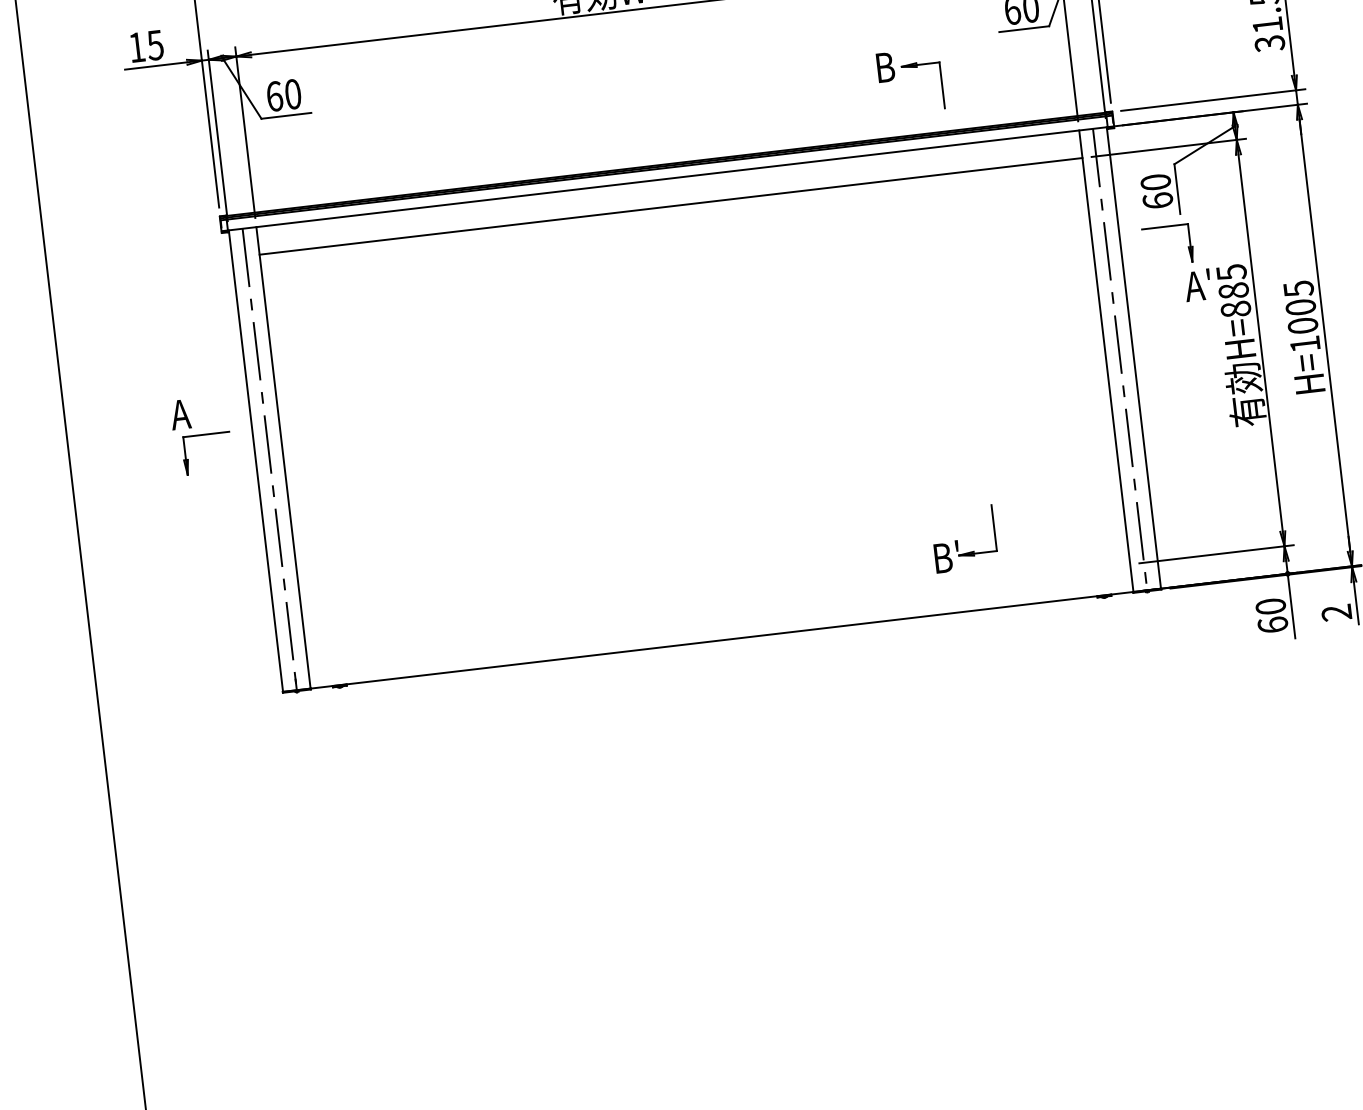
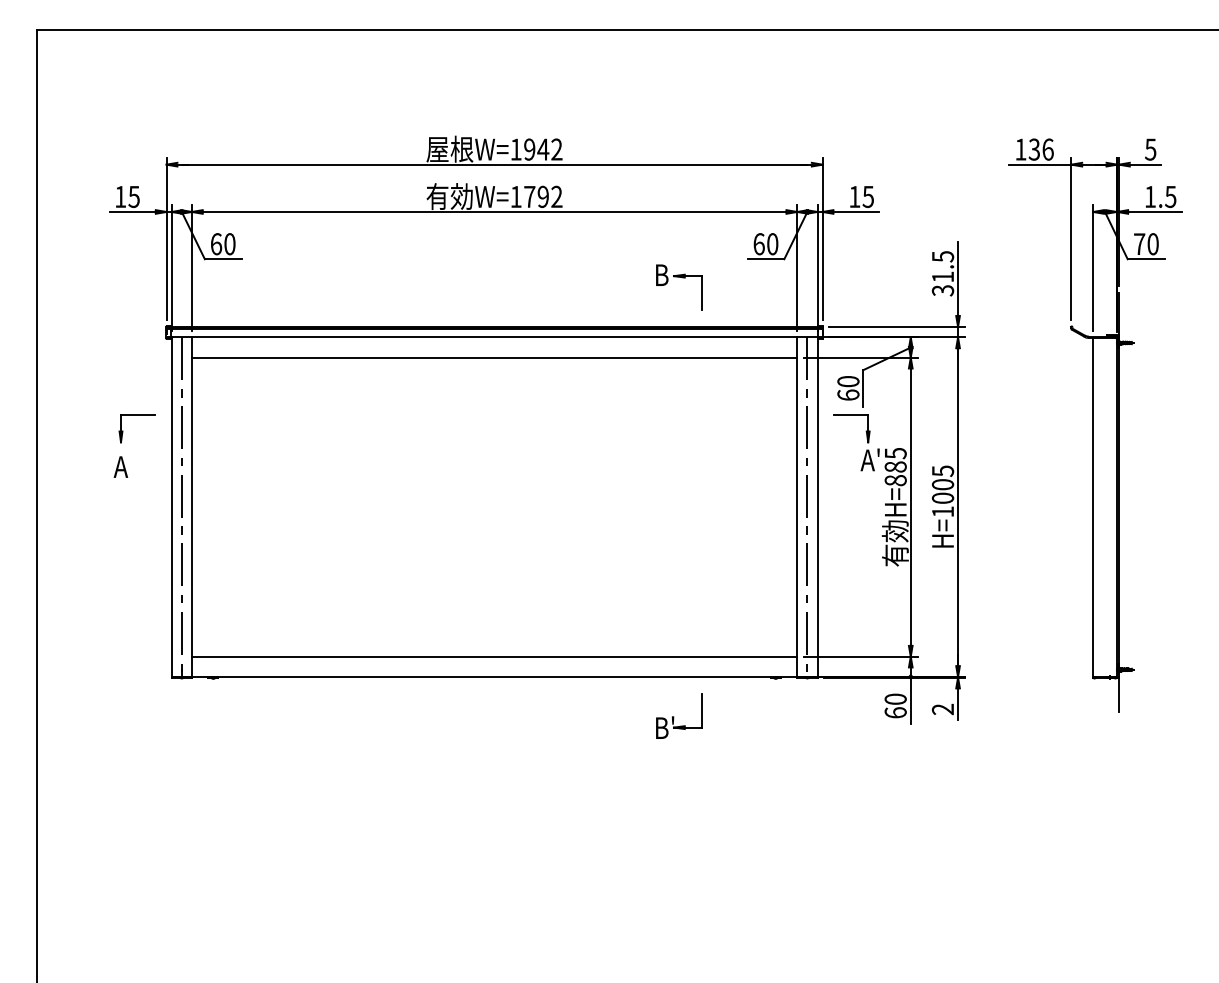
part: (204, 435) -> (136, 415), moved
part: (964, 538) -> (679, 715), moved
line: (718, 612) -> (494, 656), added

